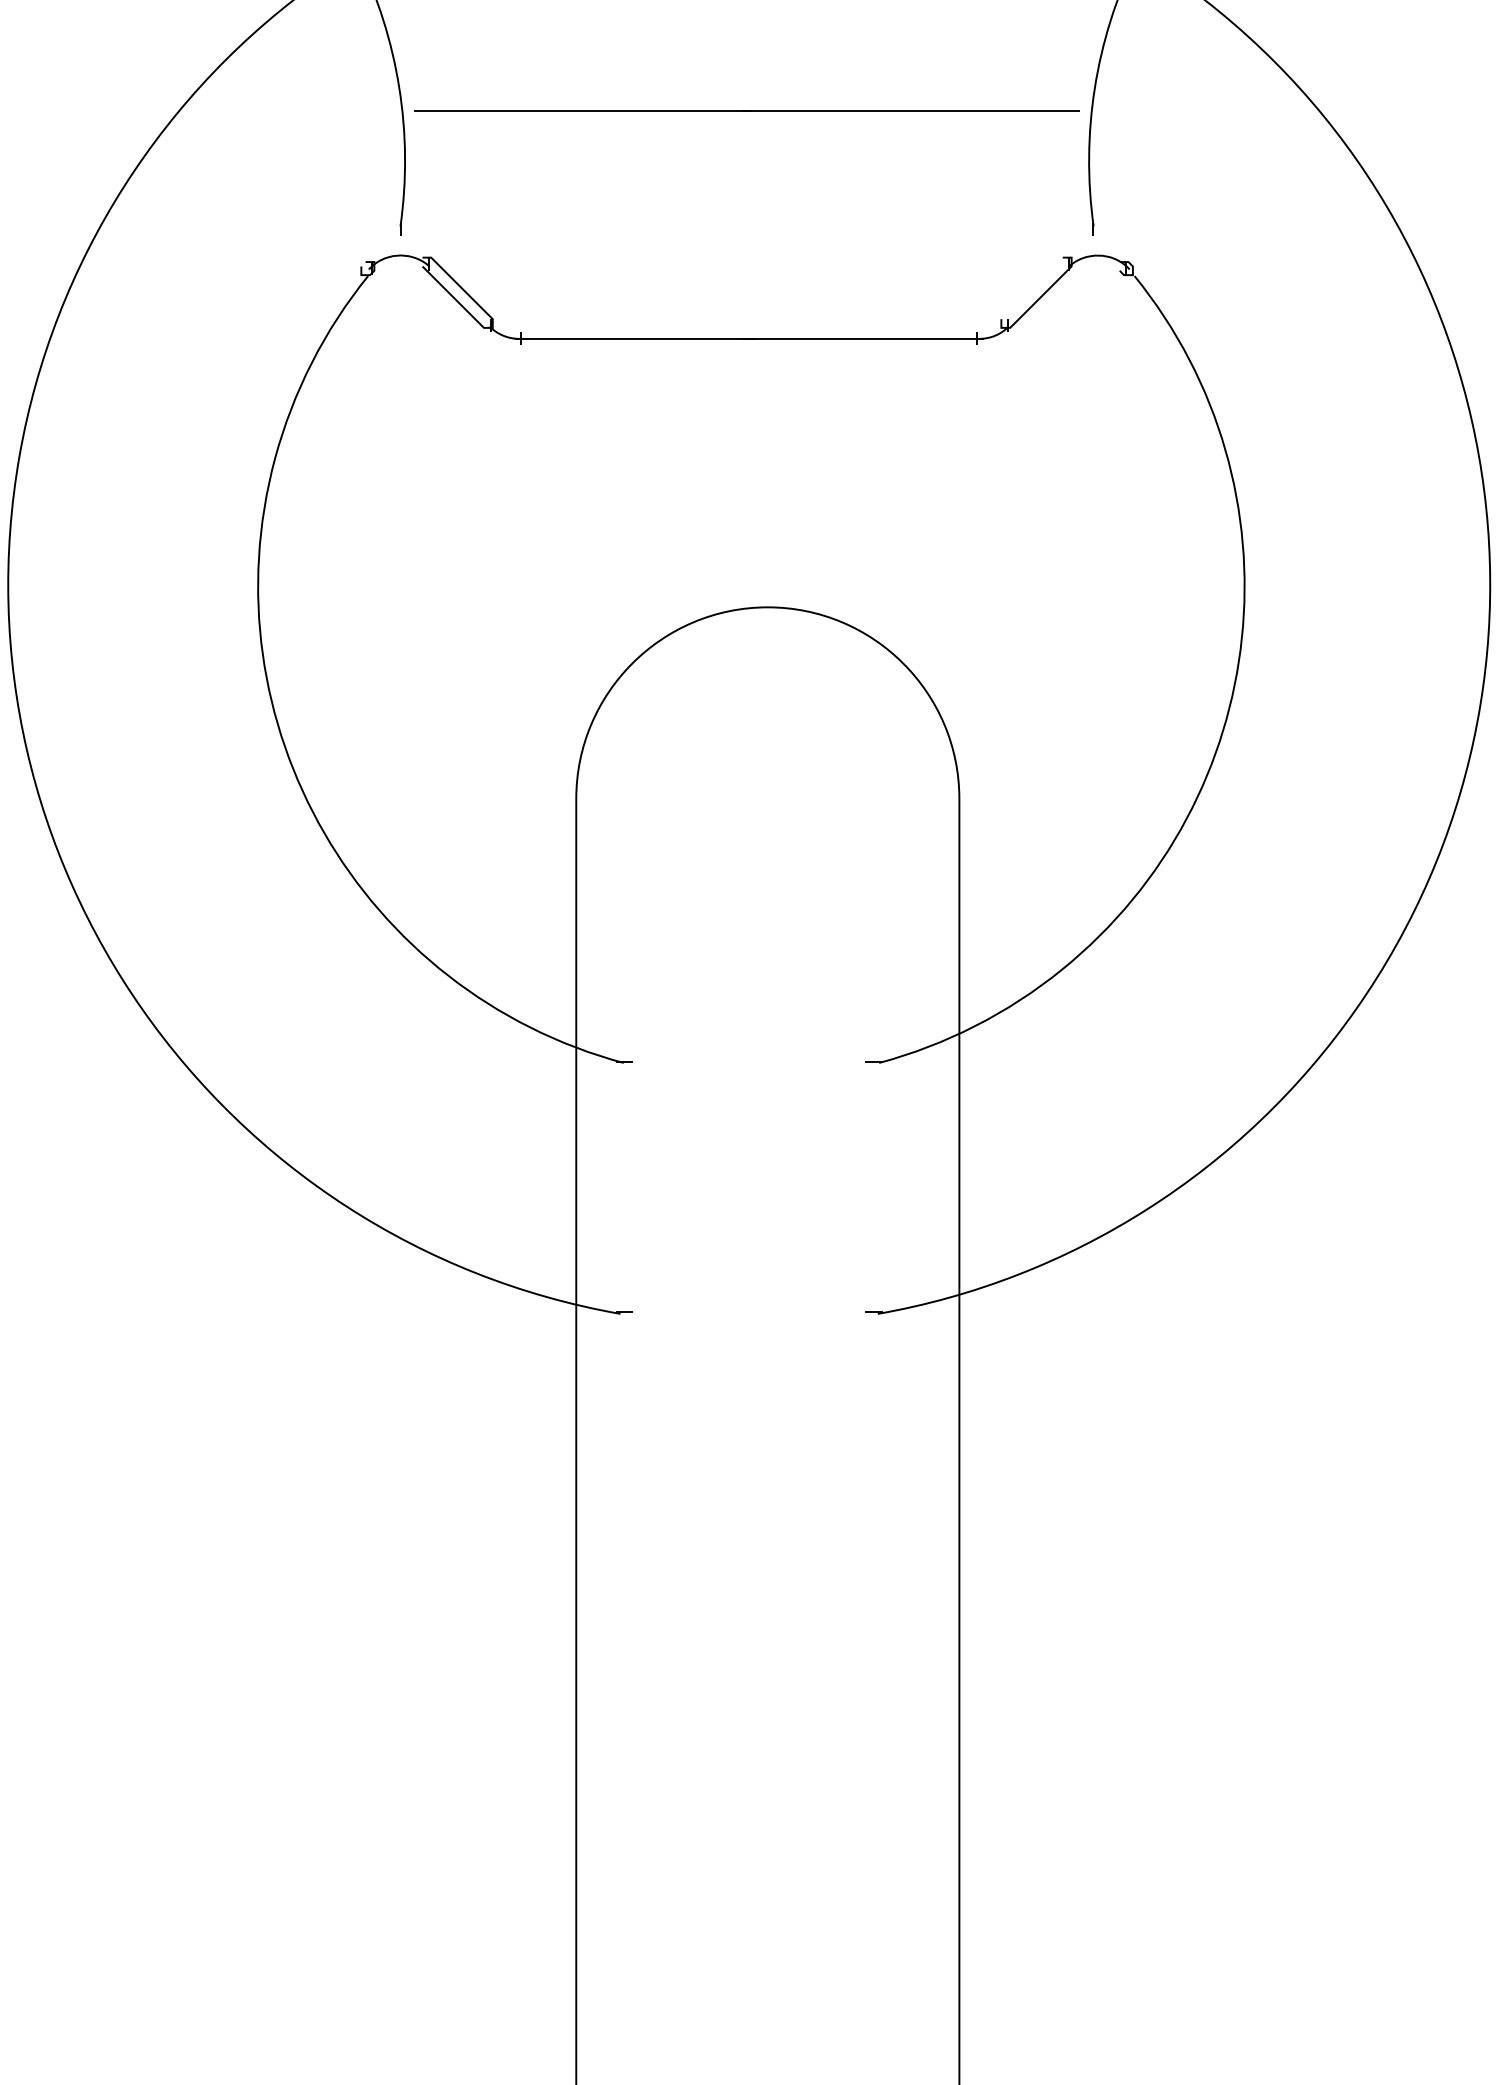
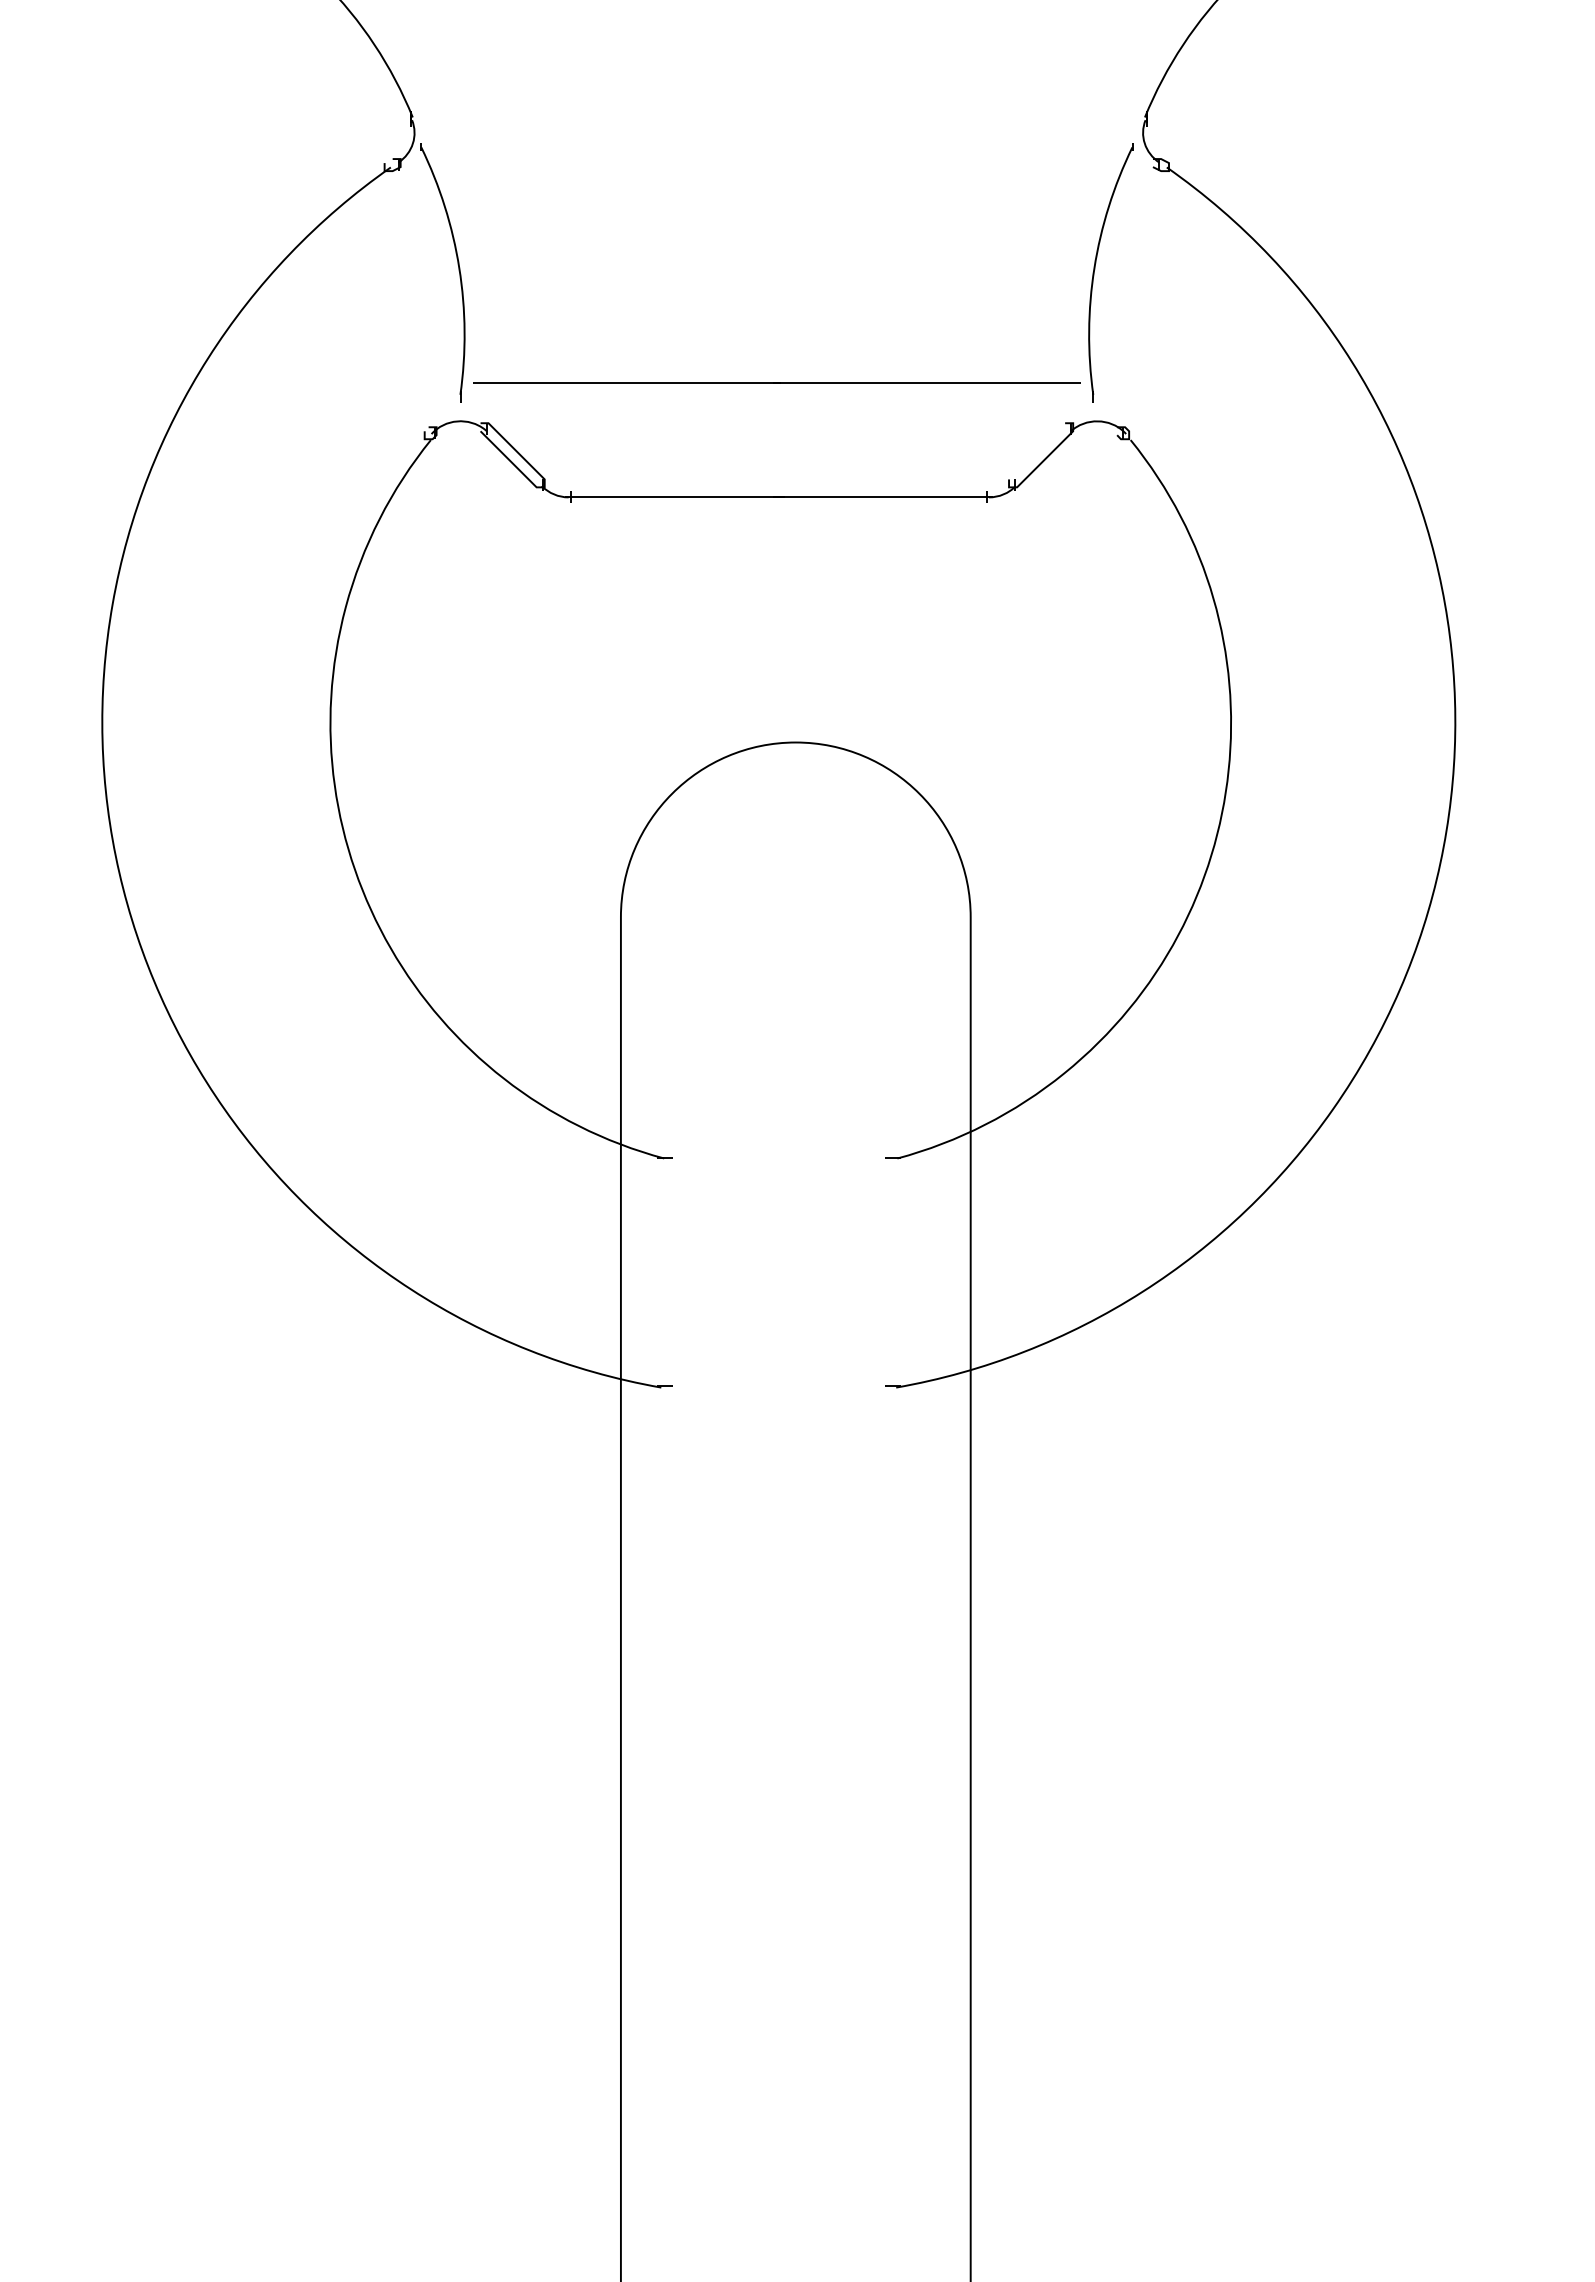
line: (746, 110) -> (776, 382), moved

